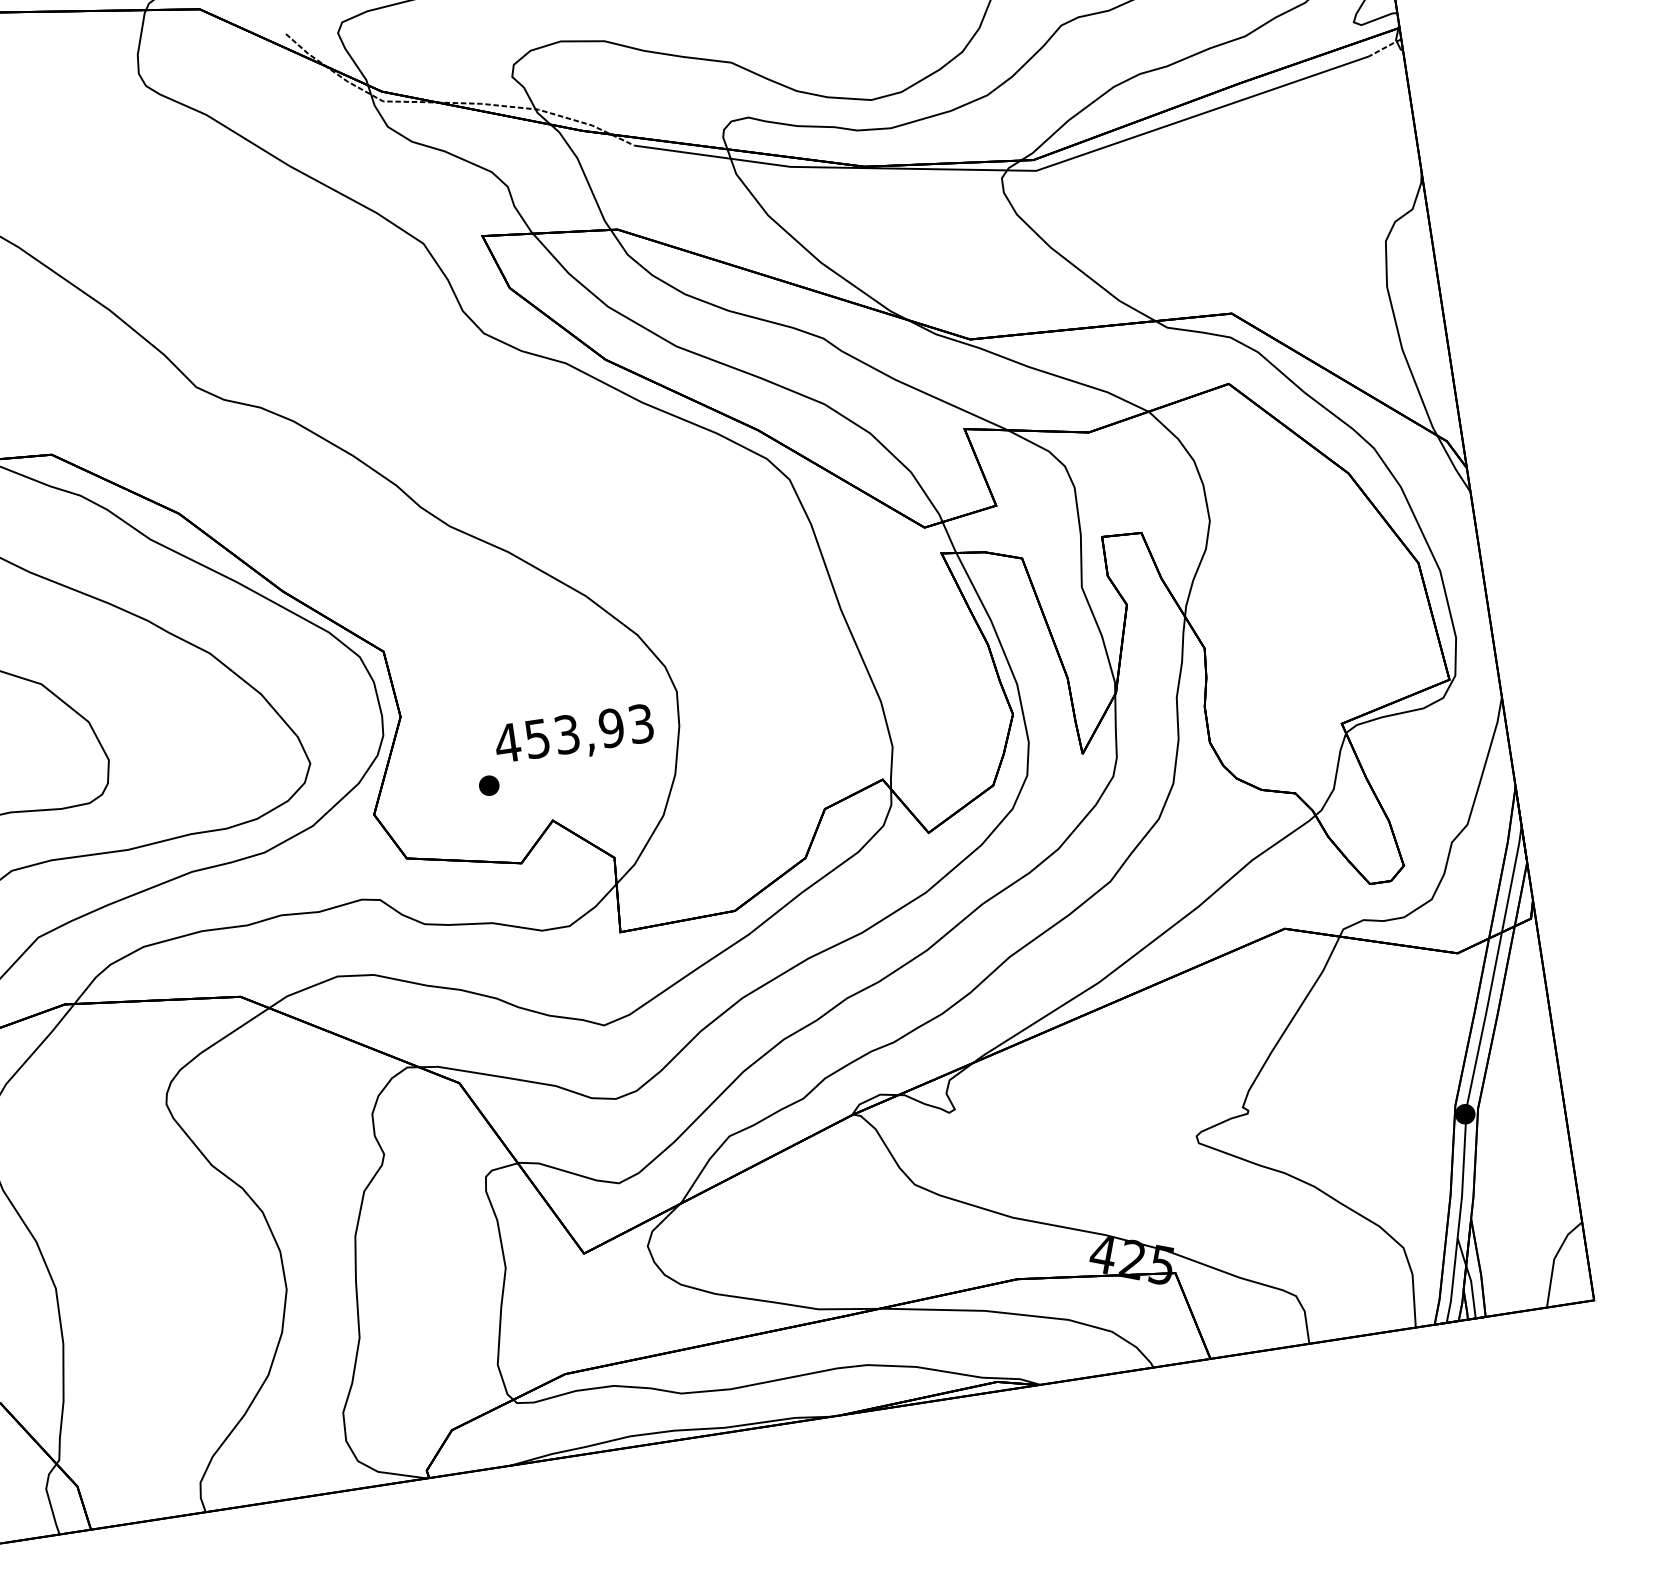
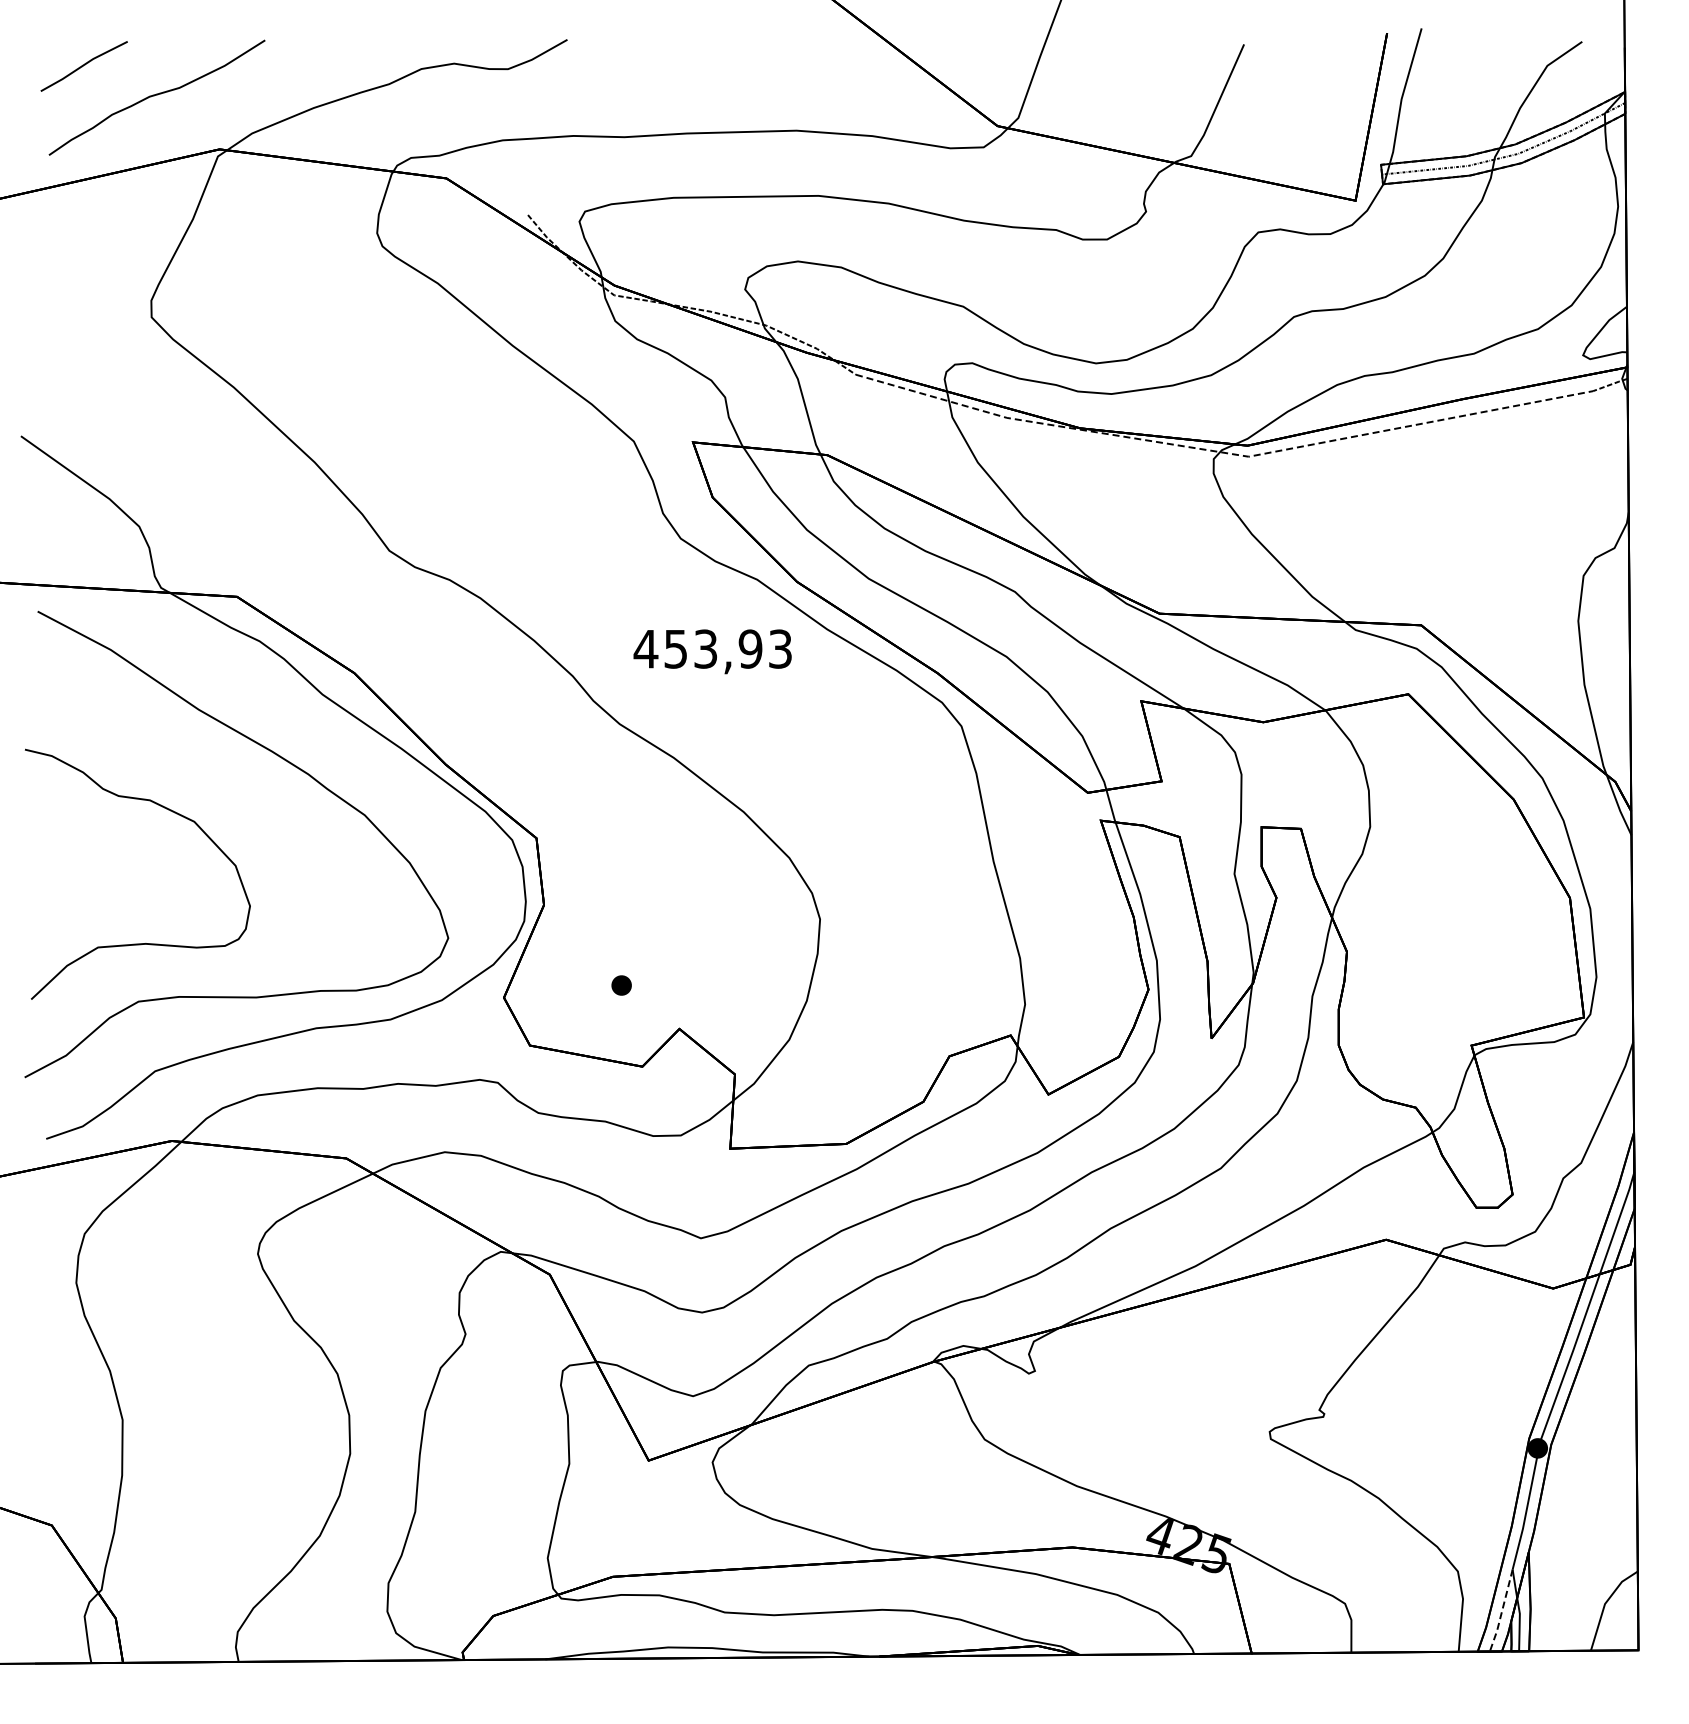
line: (1010, 170) -> (1223, 452), solid -> dashed
text: (574, 735) -> (712, 651), moved
line: (1452, 1281) -> (1501, 1611), solid -> dashed

